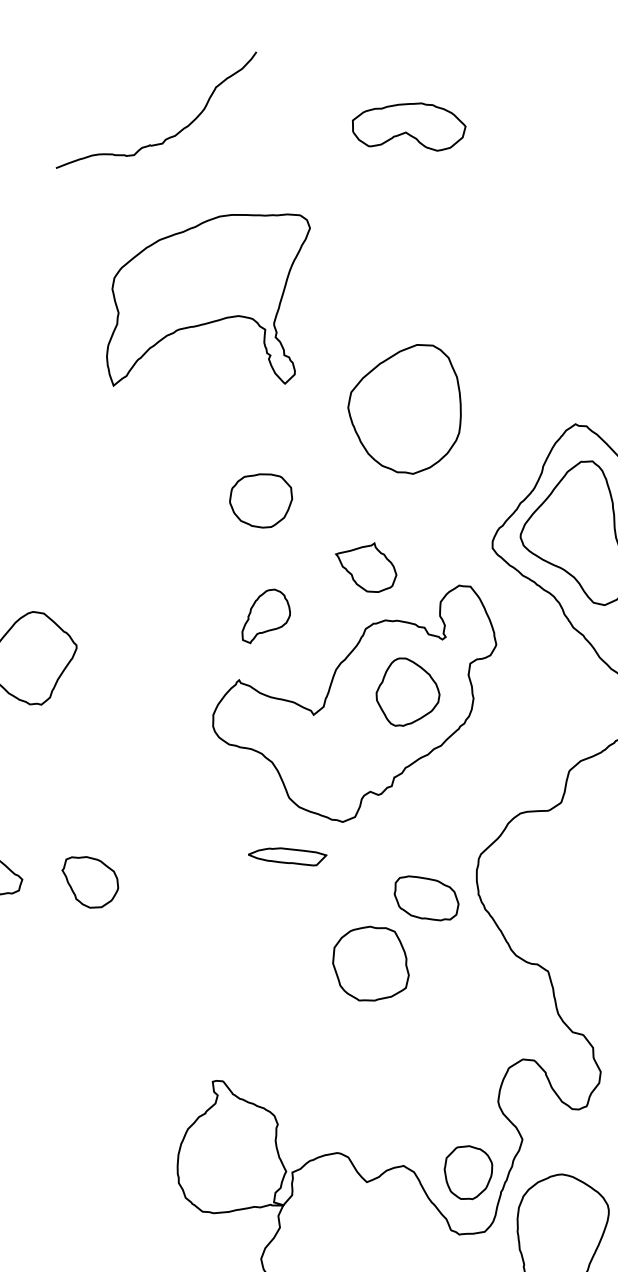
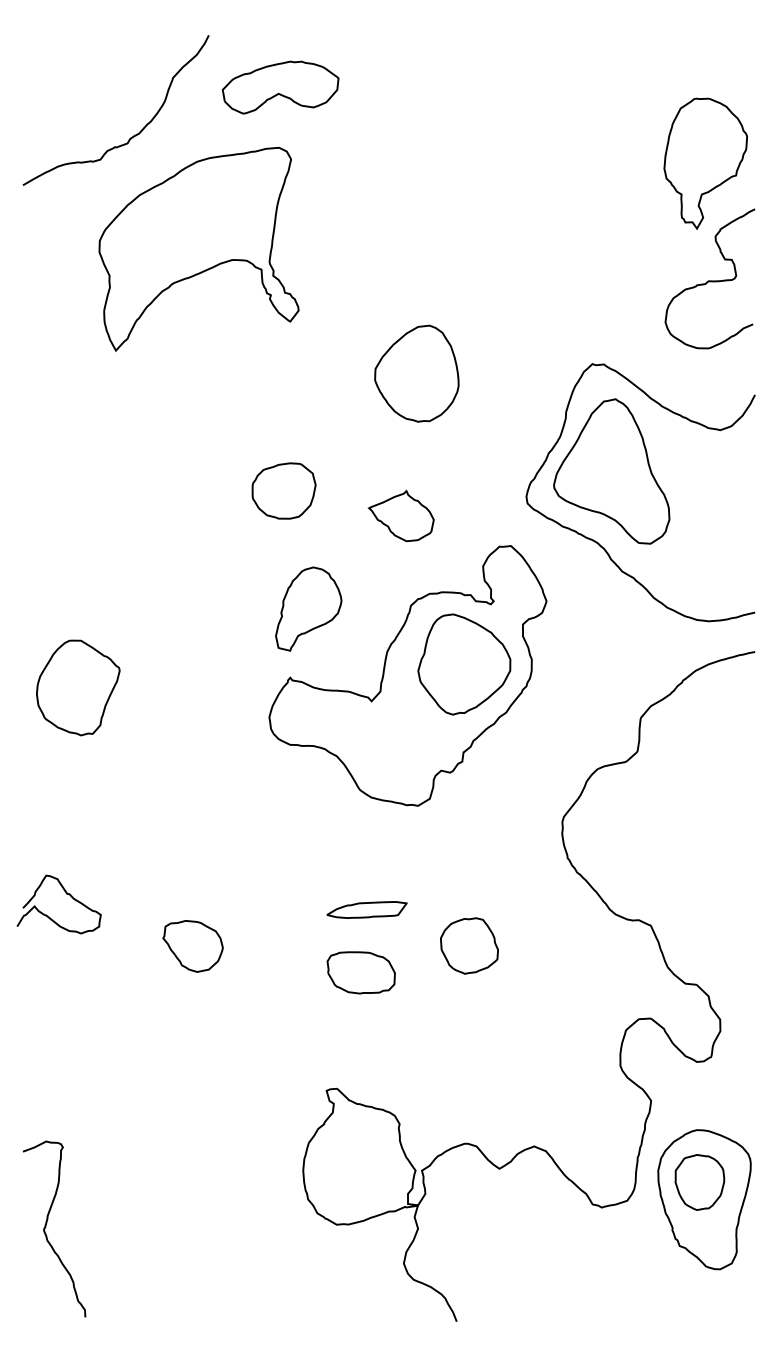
part: (408, 126) -> (280, 87), moved
part: (207, 299) -> (198, 248), moved
part: (405, 407) -> (416, 373), size x0.71
part: (365, 565) -> (400, 515), moved
part: (266, 616) -> (308, 608), size x1.43
part: (408, 693) -> (464, 664), size x1.43
part: (286, 855) -> (366, 909), moved
part: (89, 882) -> (192, 946), moved
part: (425, 898) -> (360, 972), moved
part: (371, 963) -> (469, 945), size x0.71
part: (467, 1172) -> (699, 1182), moved

